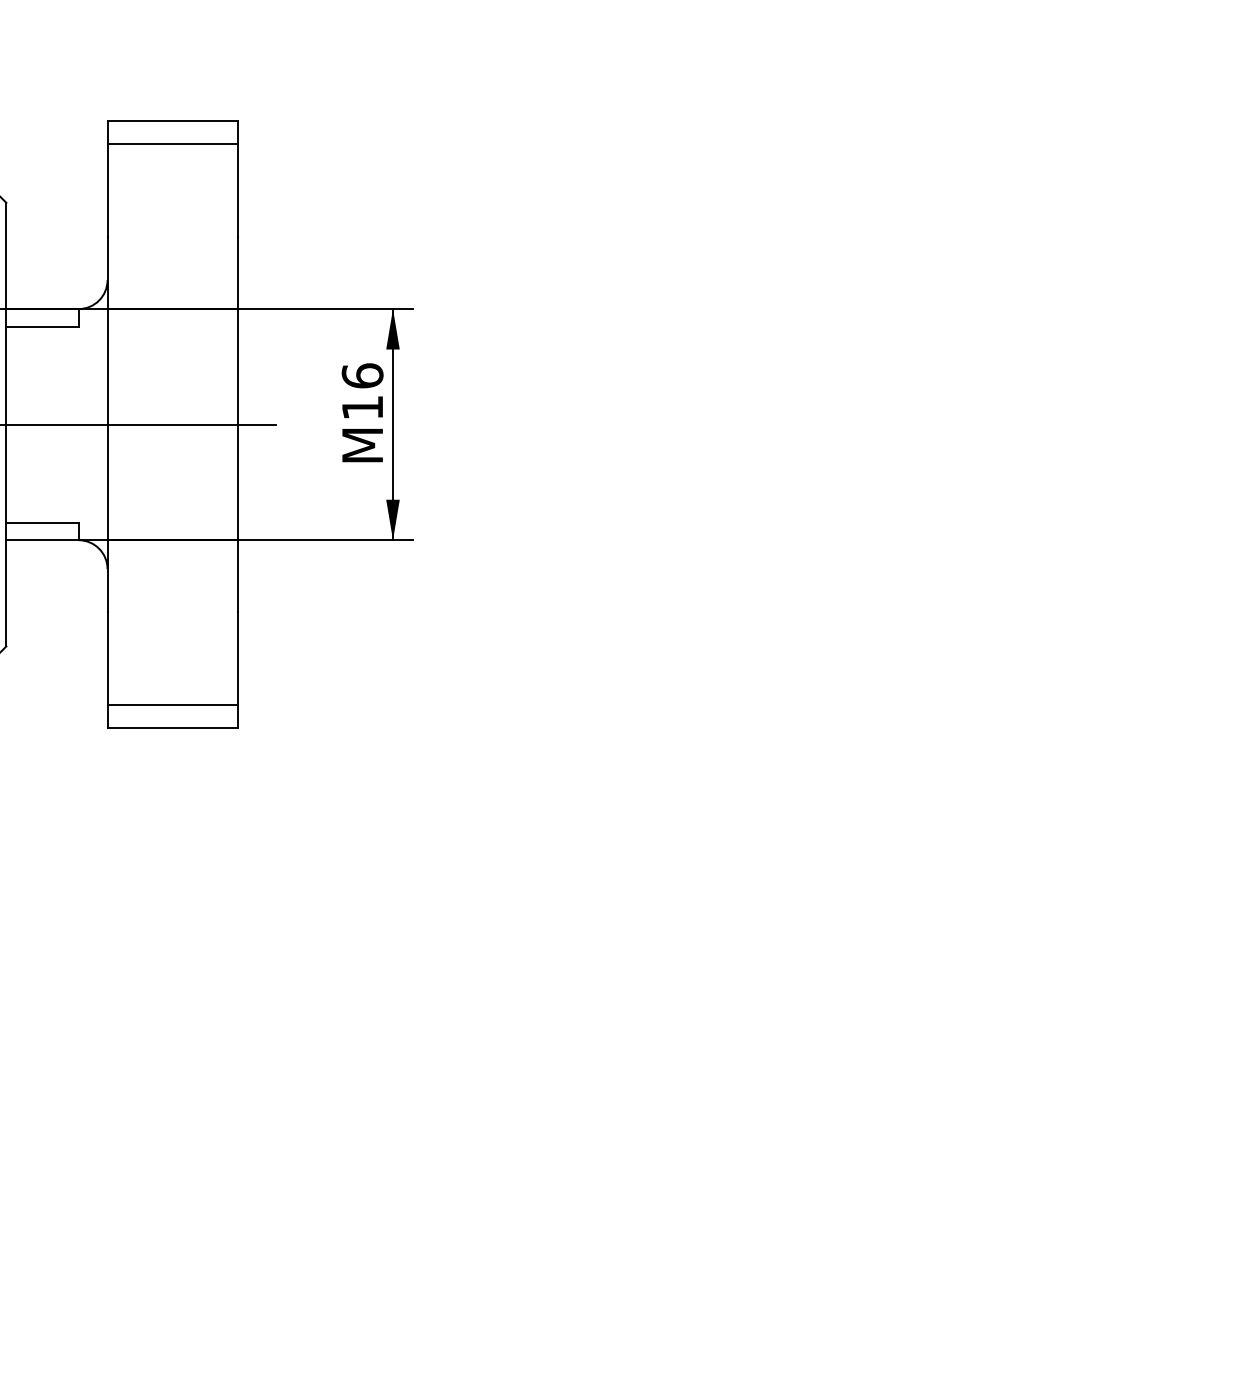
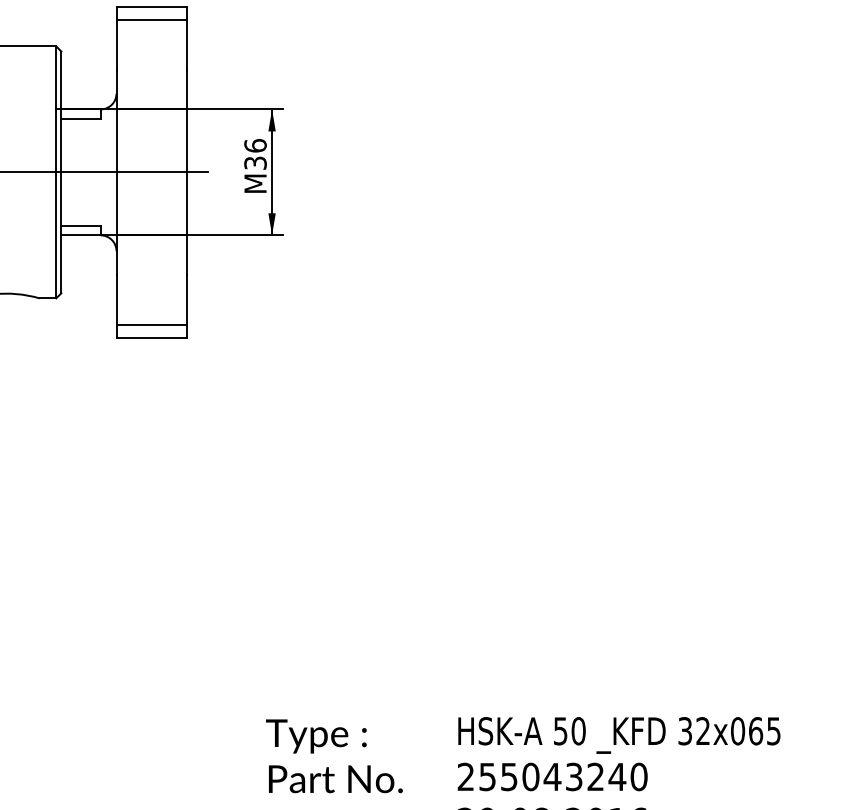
text: (362, 406) -> (255, 162), 16 -> 36

